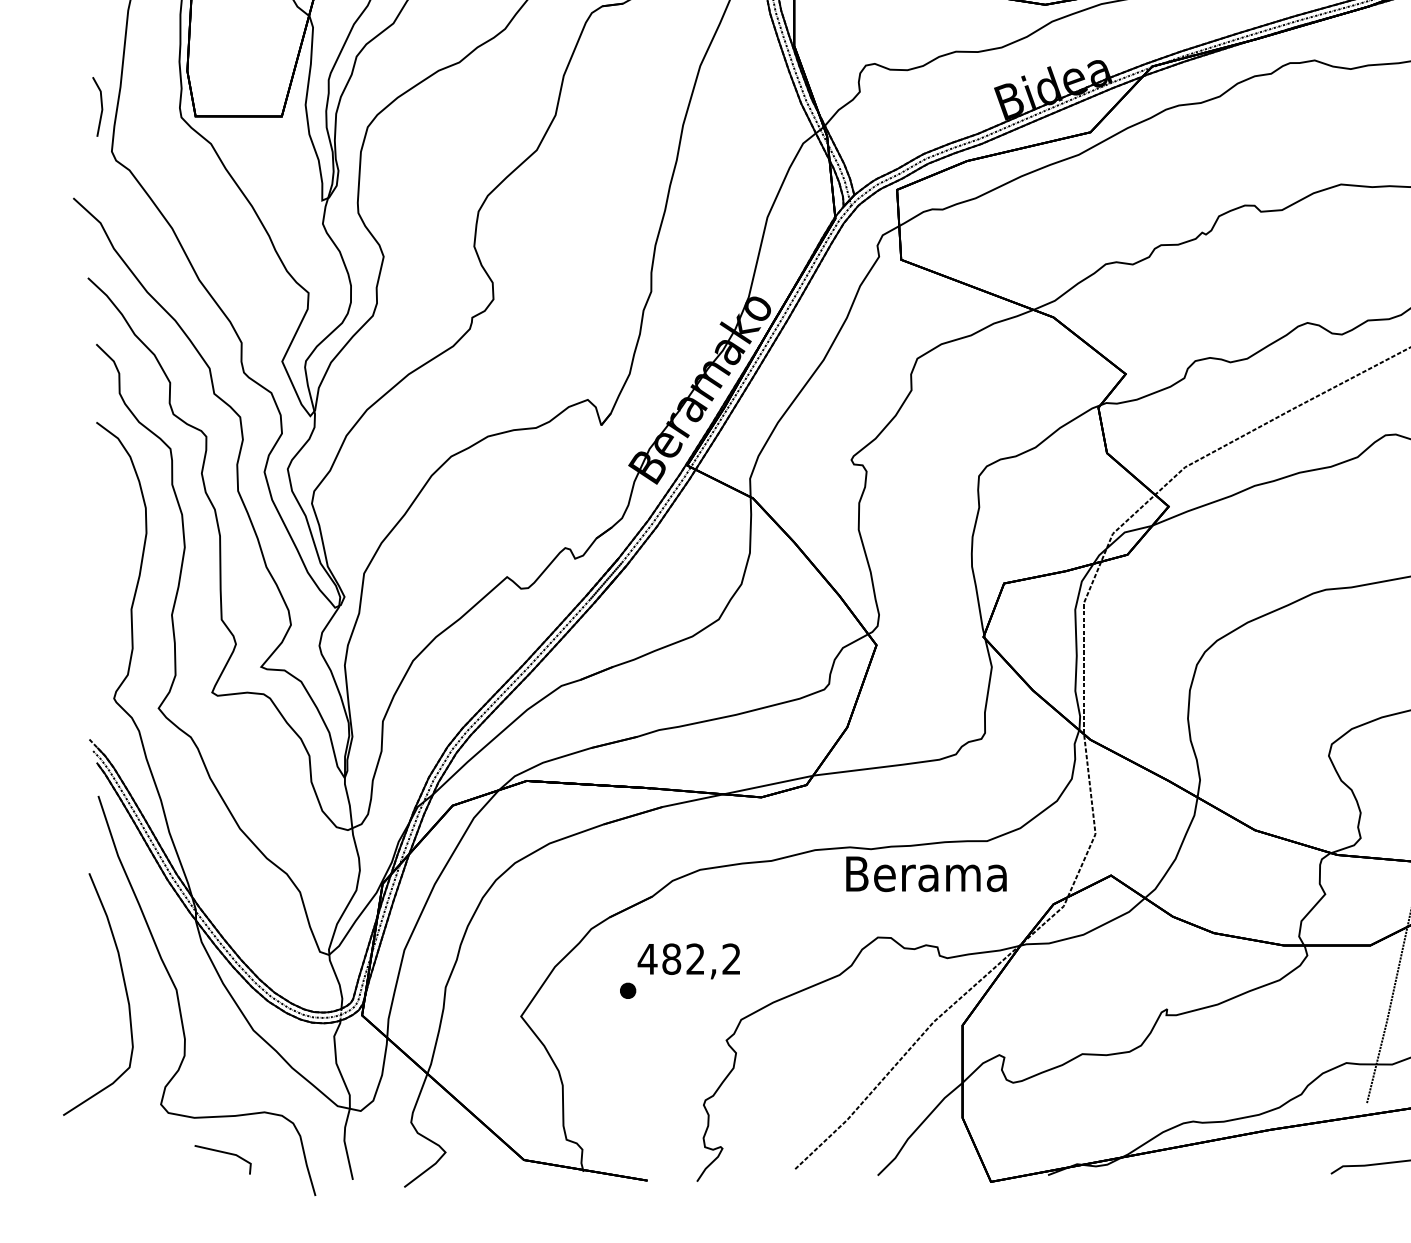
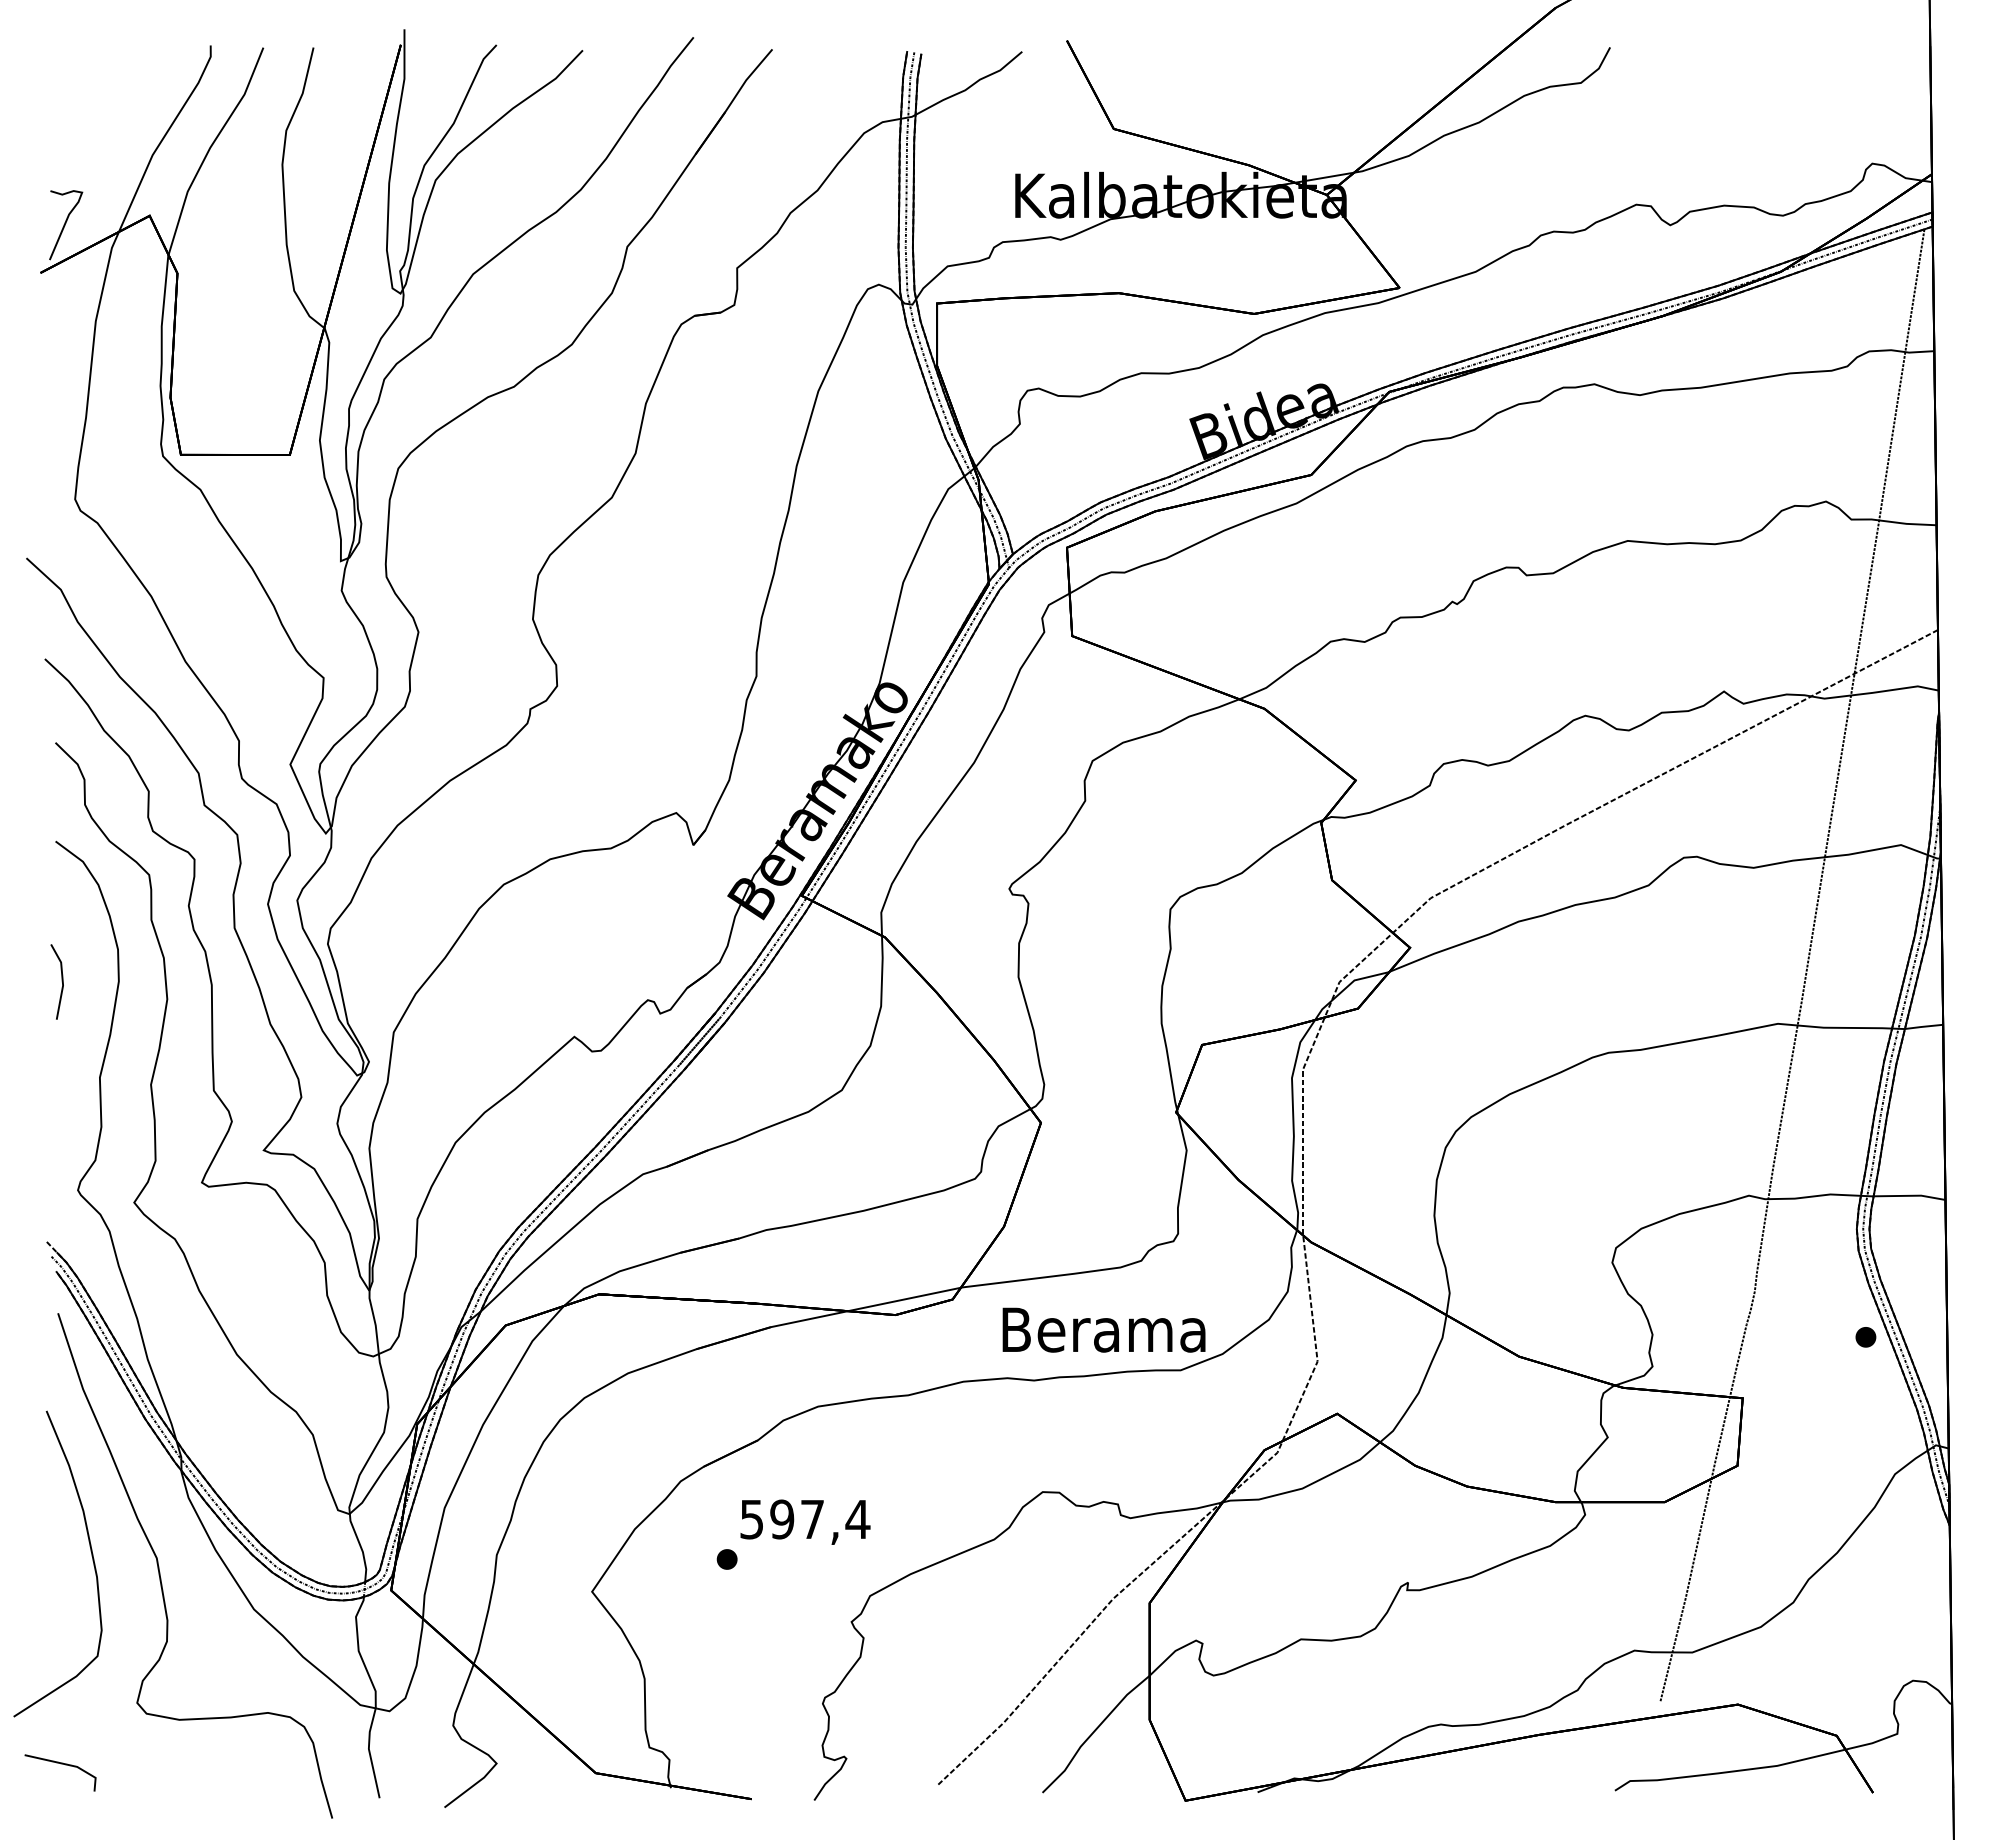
line: (101, 106) -> (61, 981), moved
text: (926, 873) -> (1103, 1329), moved
text: (689, 959) -> (804, 1519), 482,2 -> 597,4
line: (222, 1153) -> (60, 1764), moved

